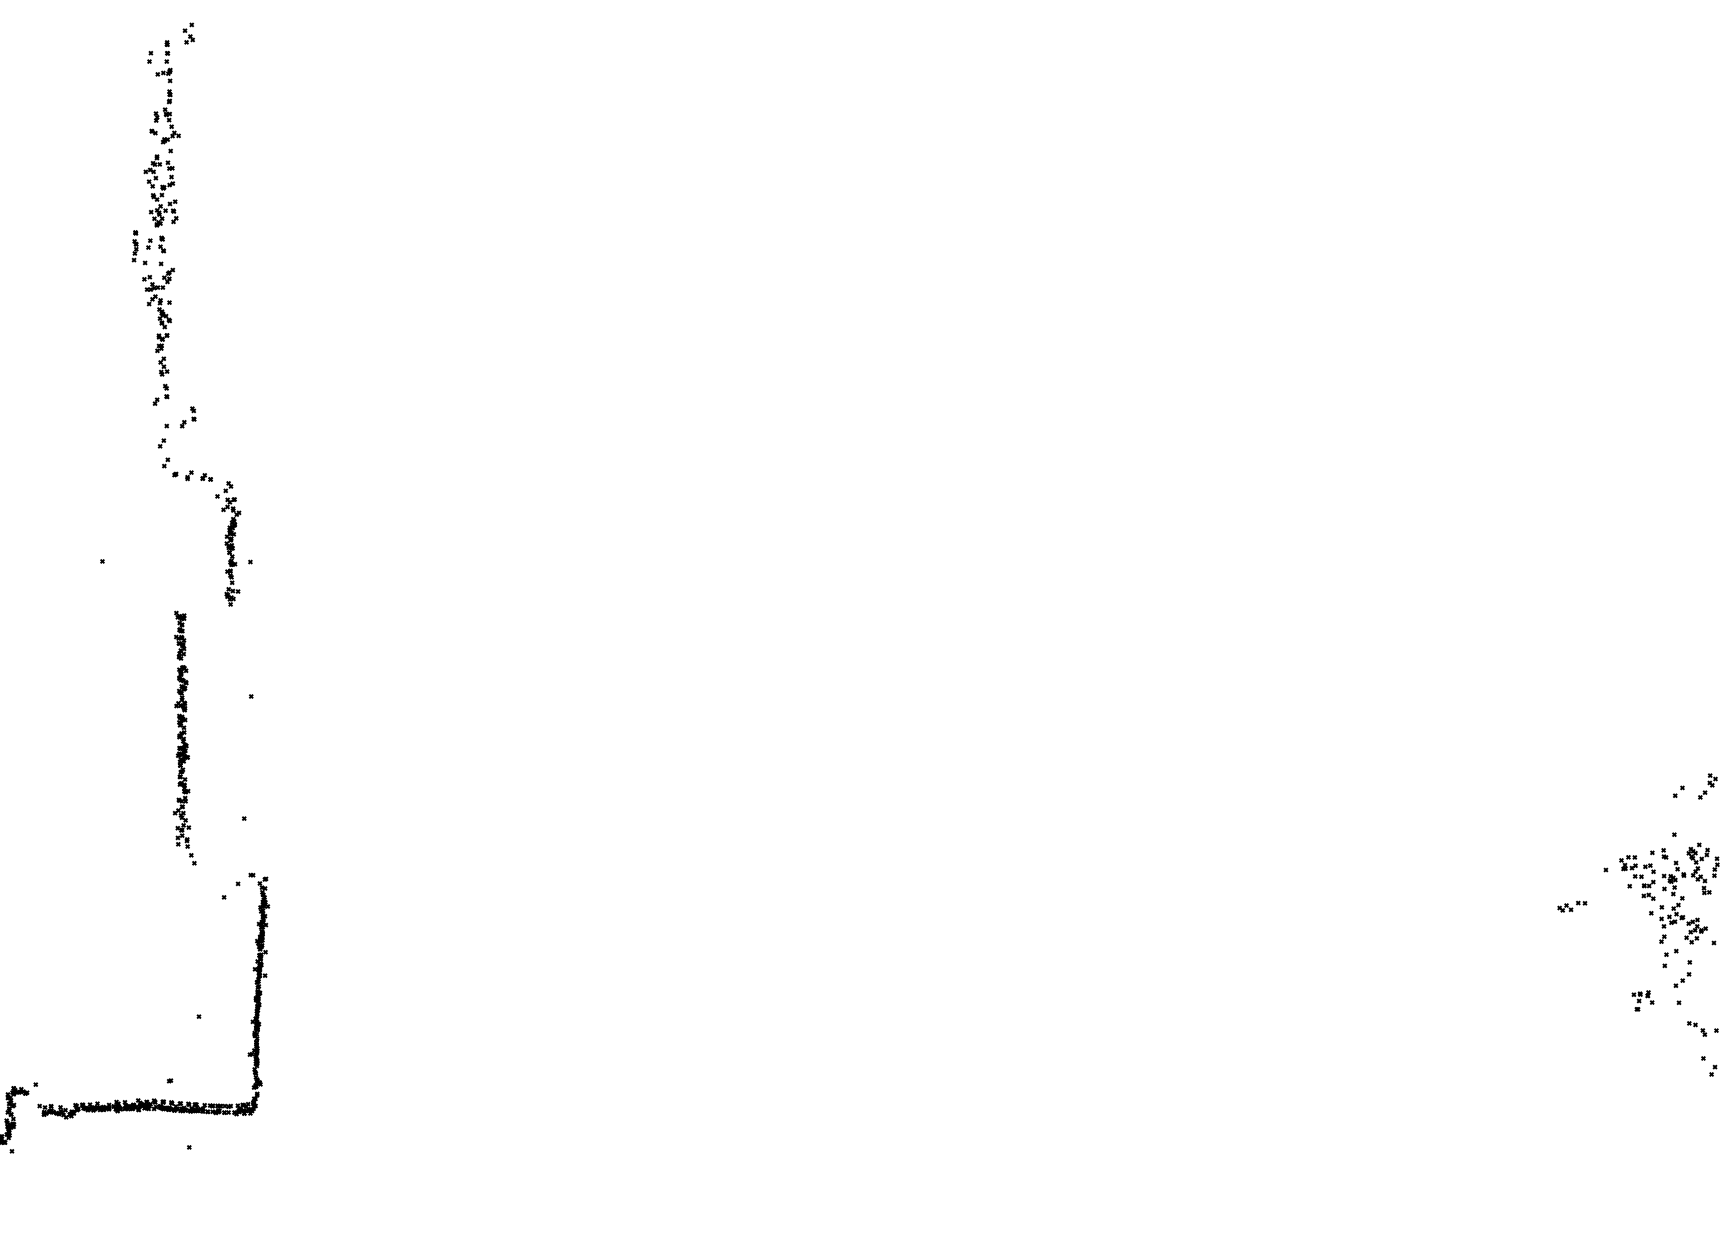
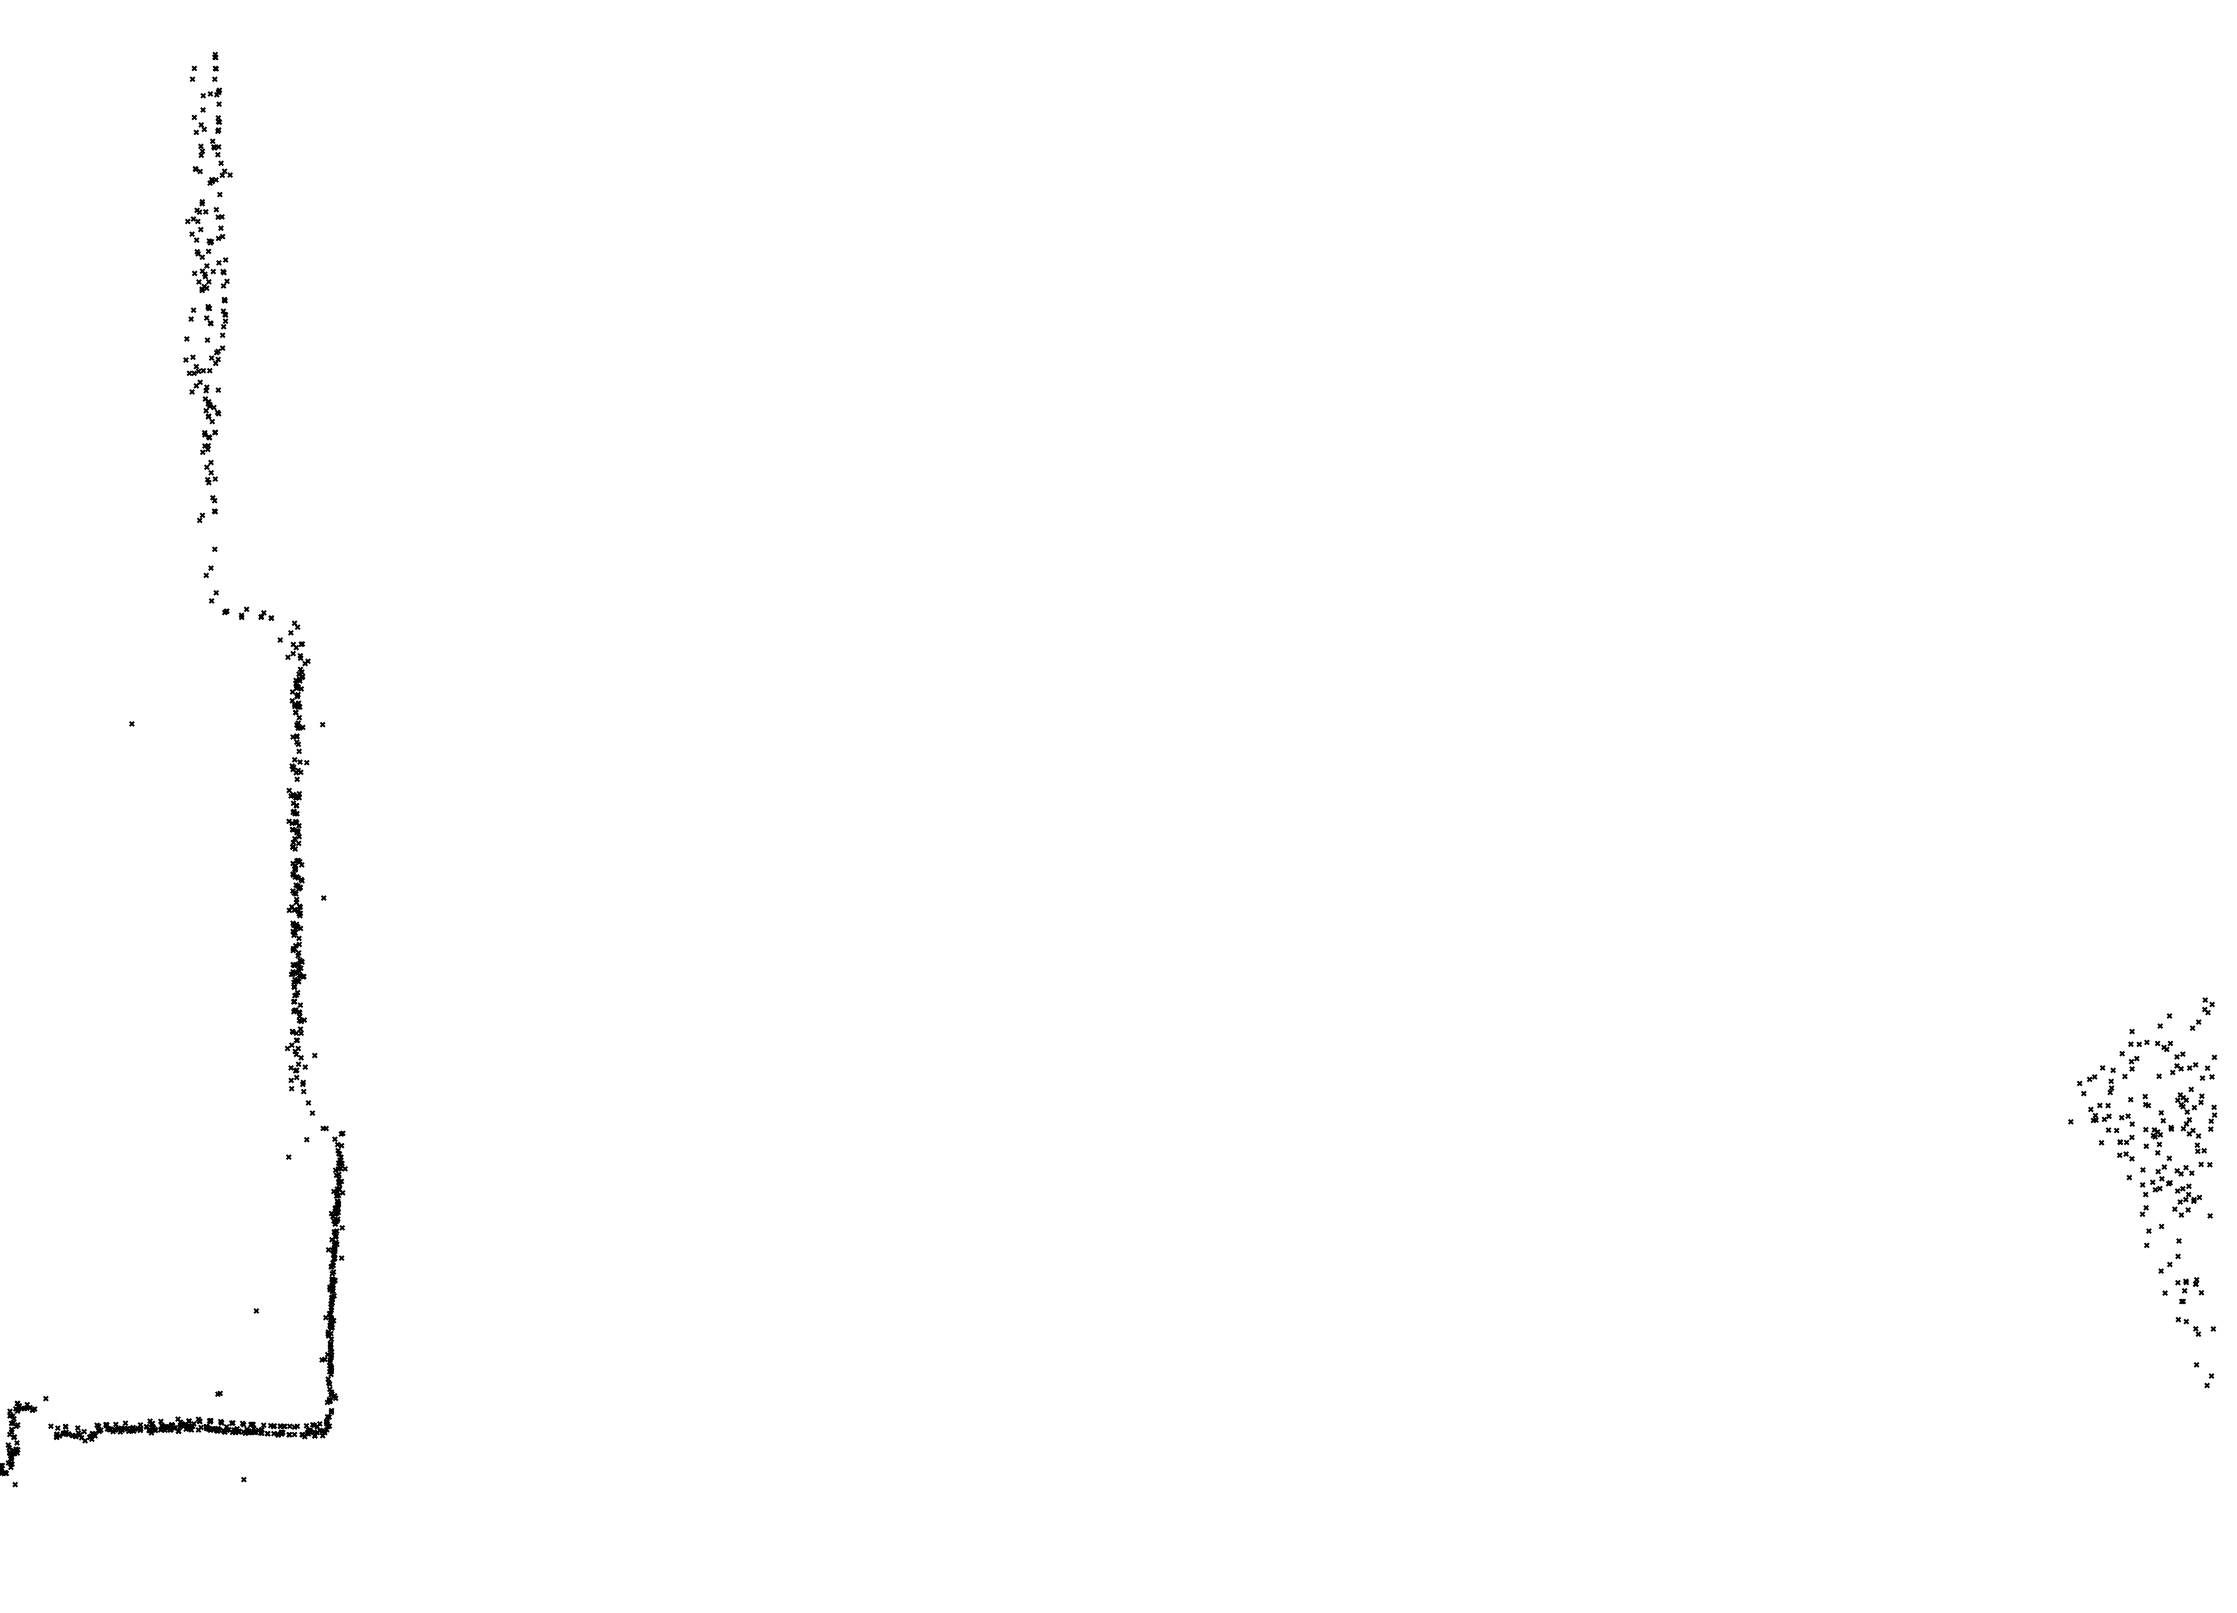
part: (188, 33) -> (198, 120), moved
part: (135, 246) -> (224, 317), moved
part: (188, 416) -> (242, 537), removed
part: (184, 737) -> (299, 951), moved
part: (1659, 822) -> (2139, 1060), added
part: (1572, 906) -> (2193, 1168), moved
part: (1642, 1000) -> (2189, 1290), moved

